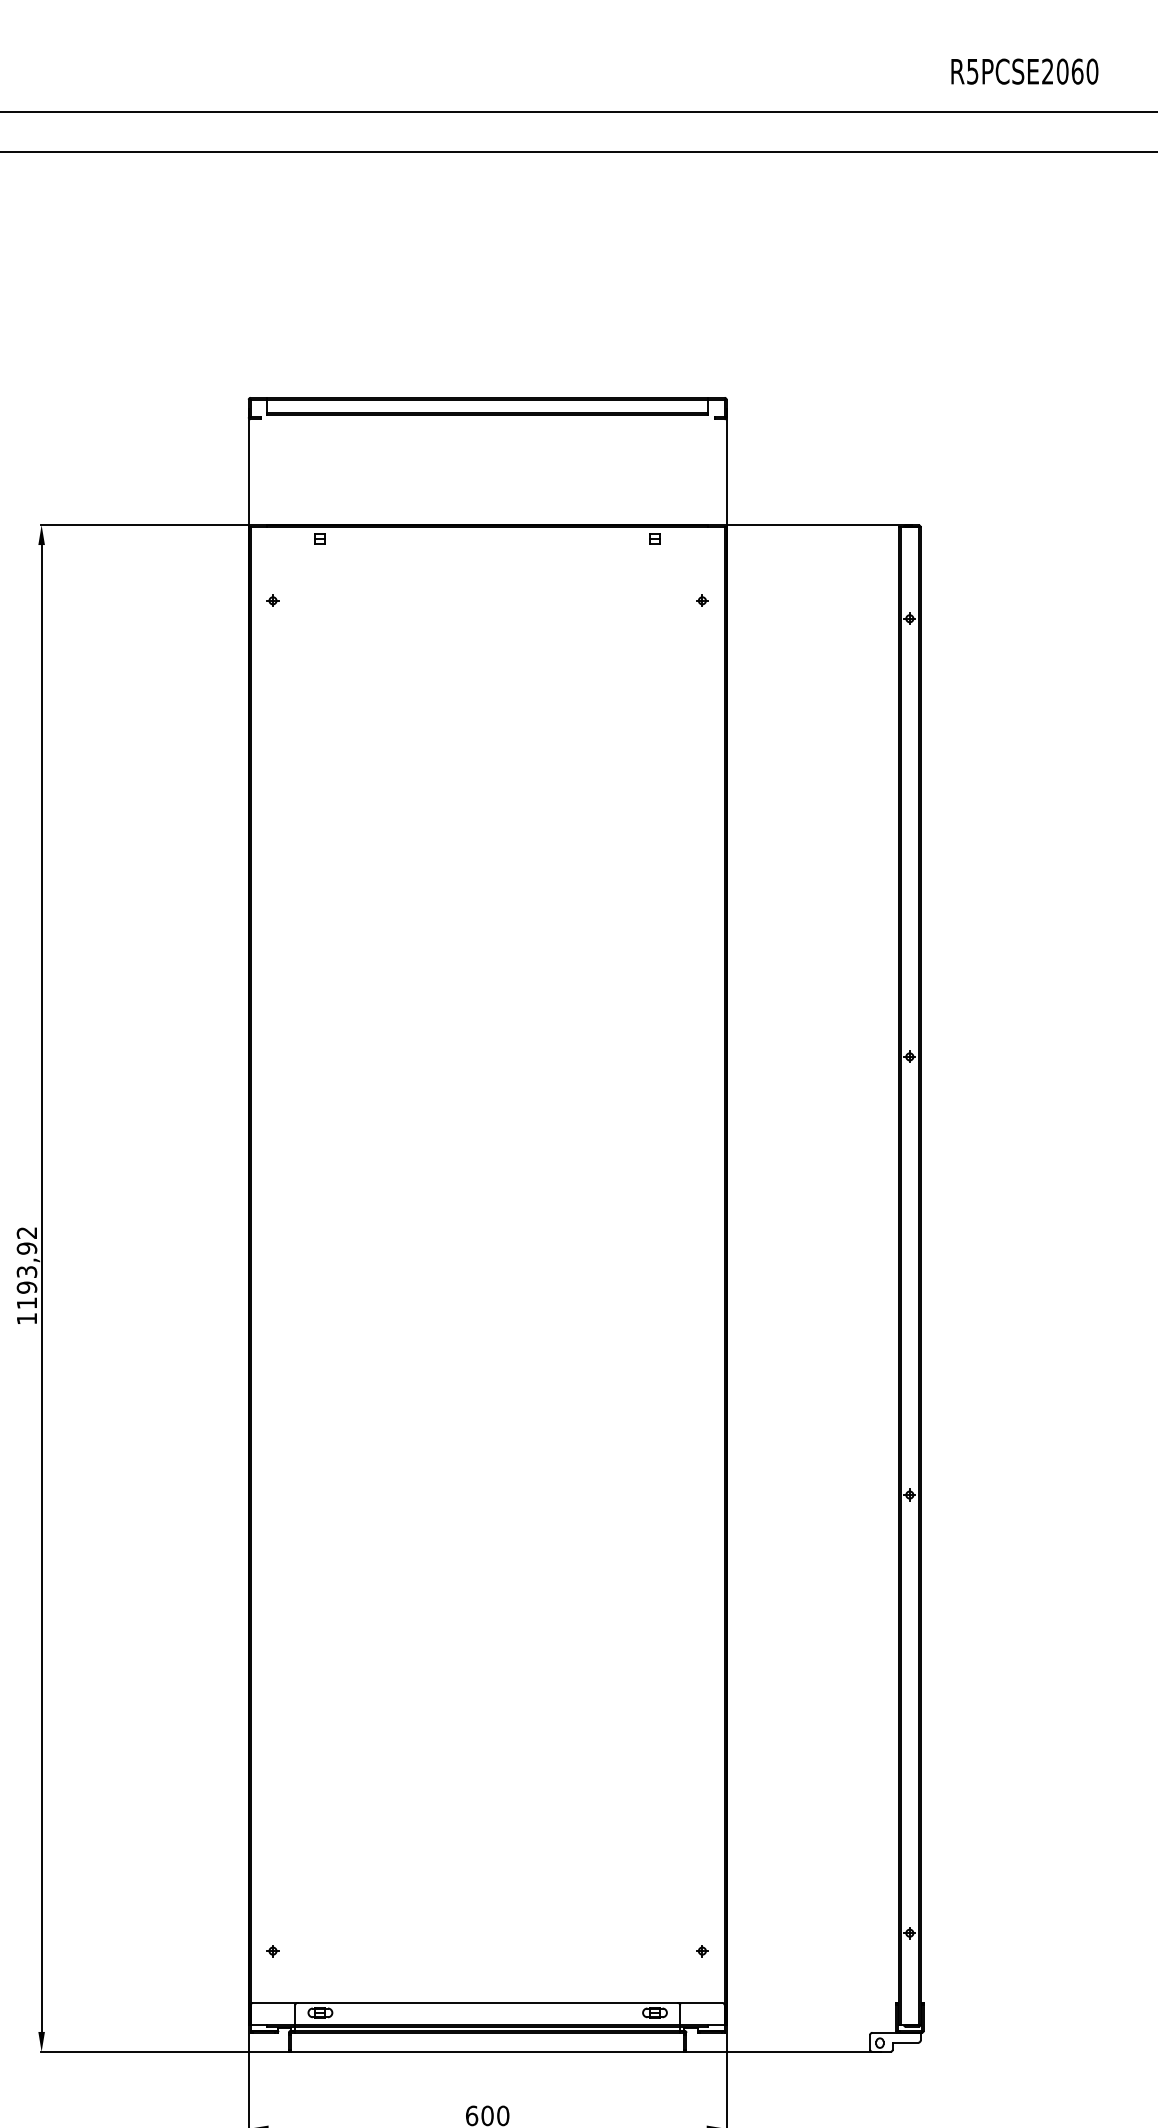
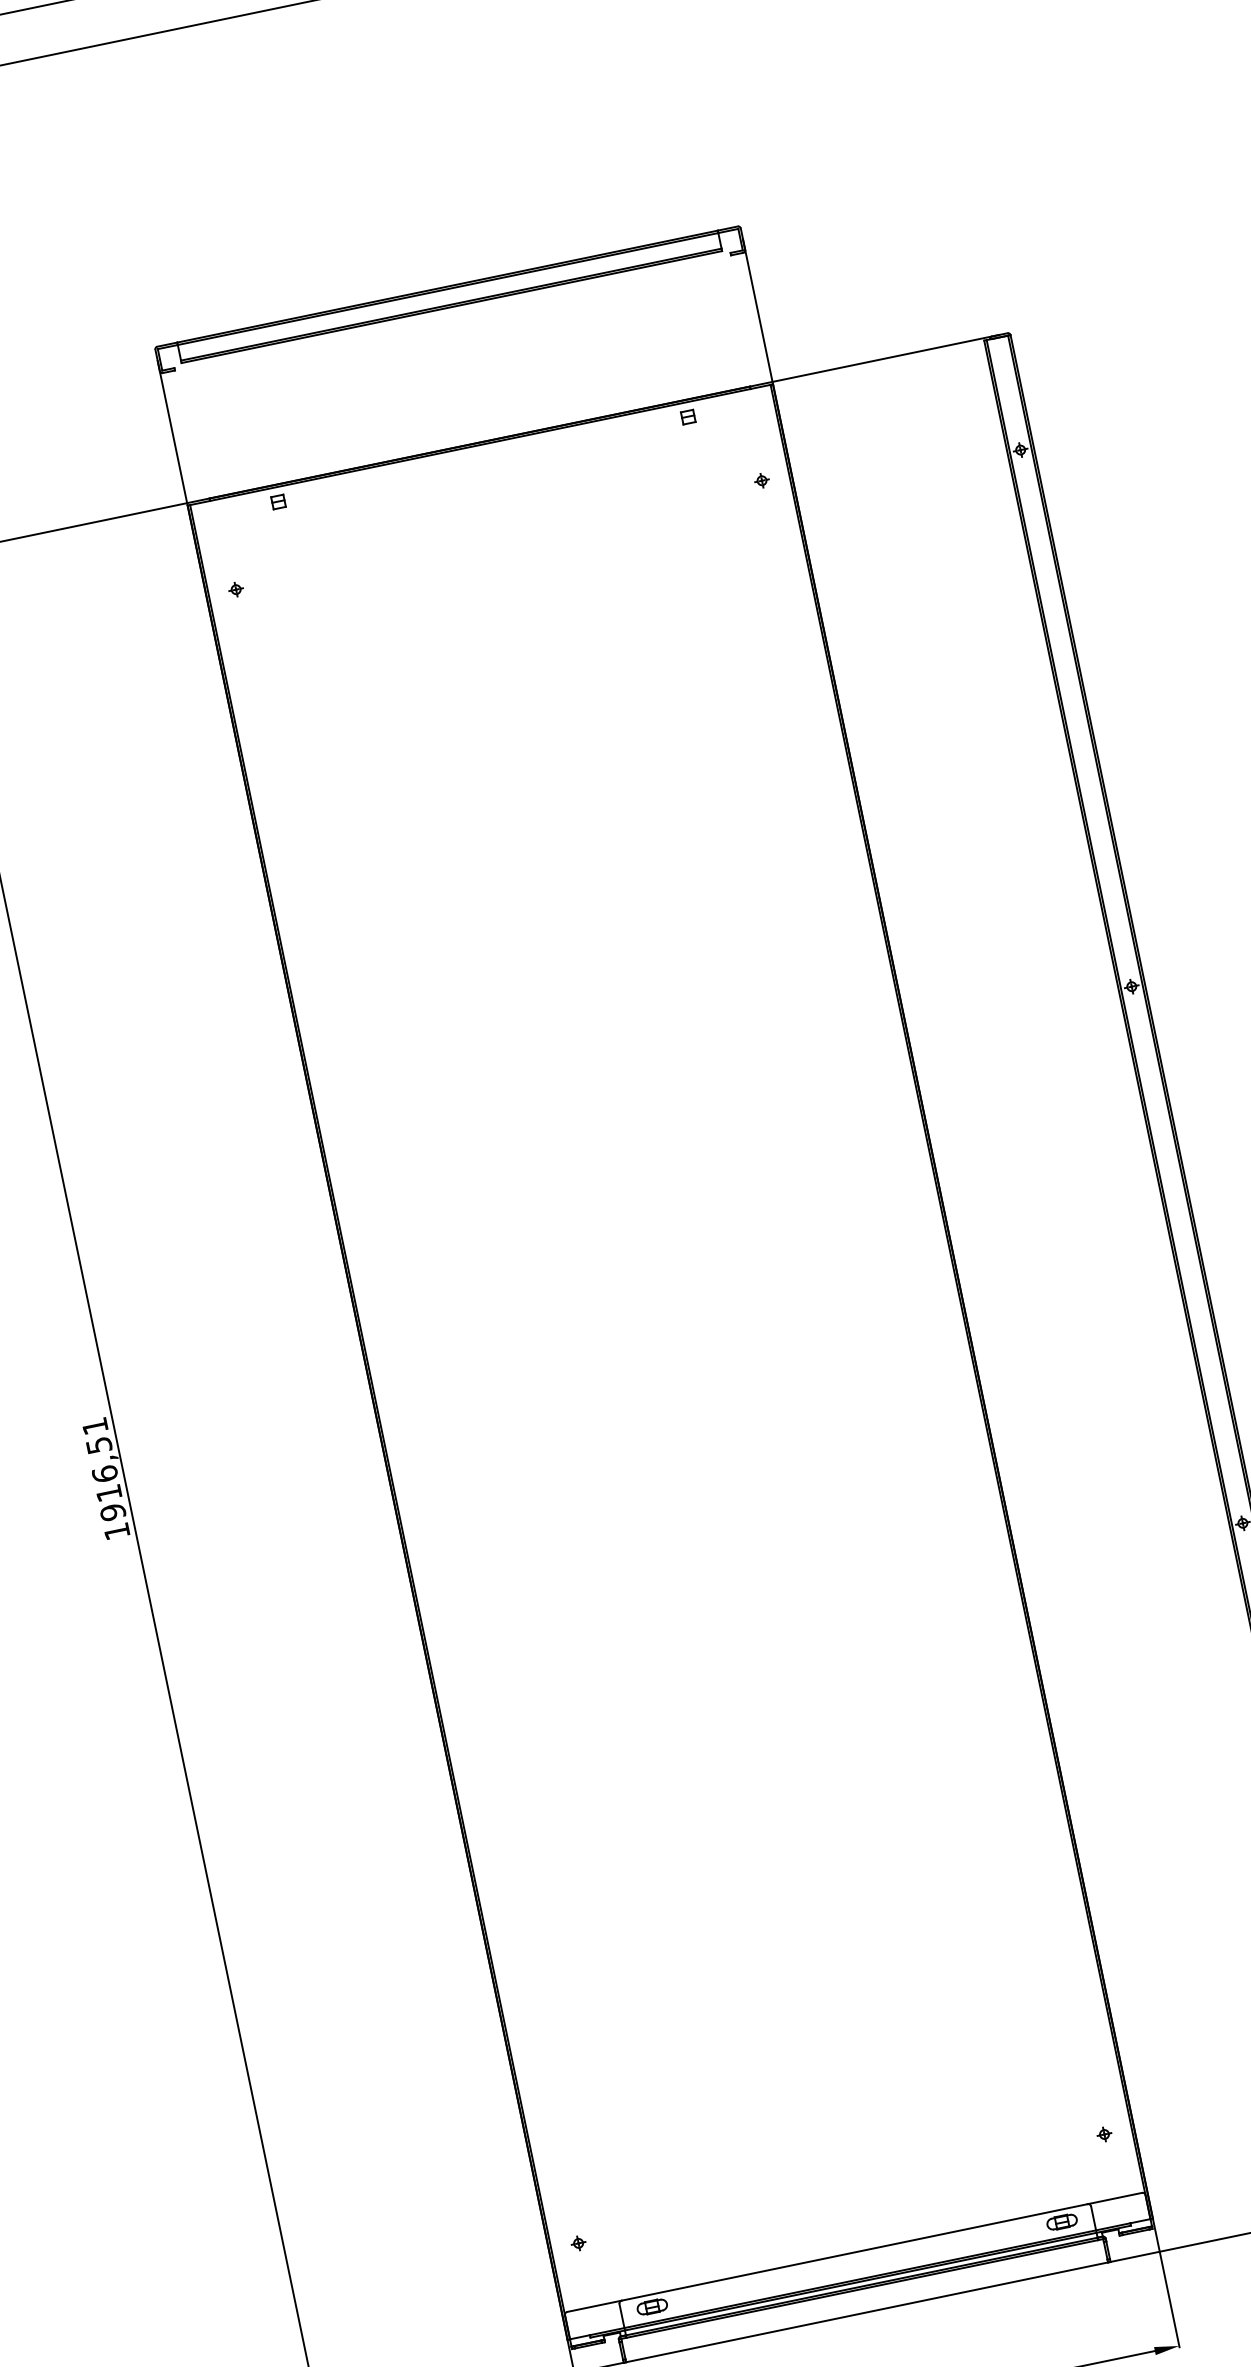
text: (26, 1268) -> (103, 1469), 1193,92 -> 1916,51

